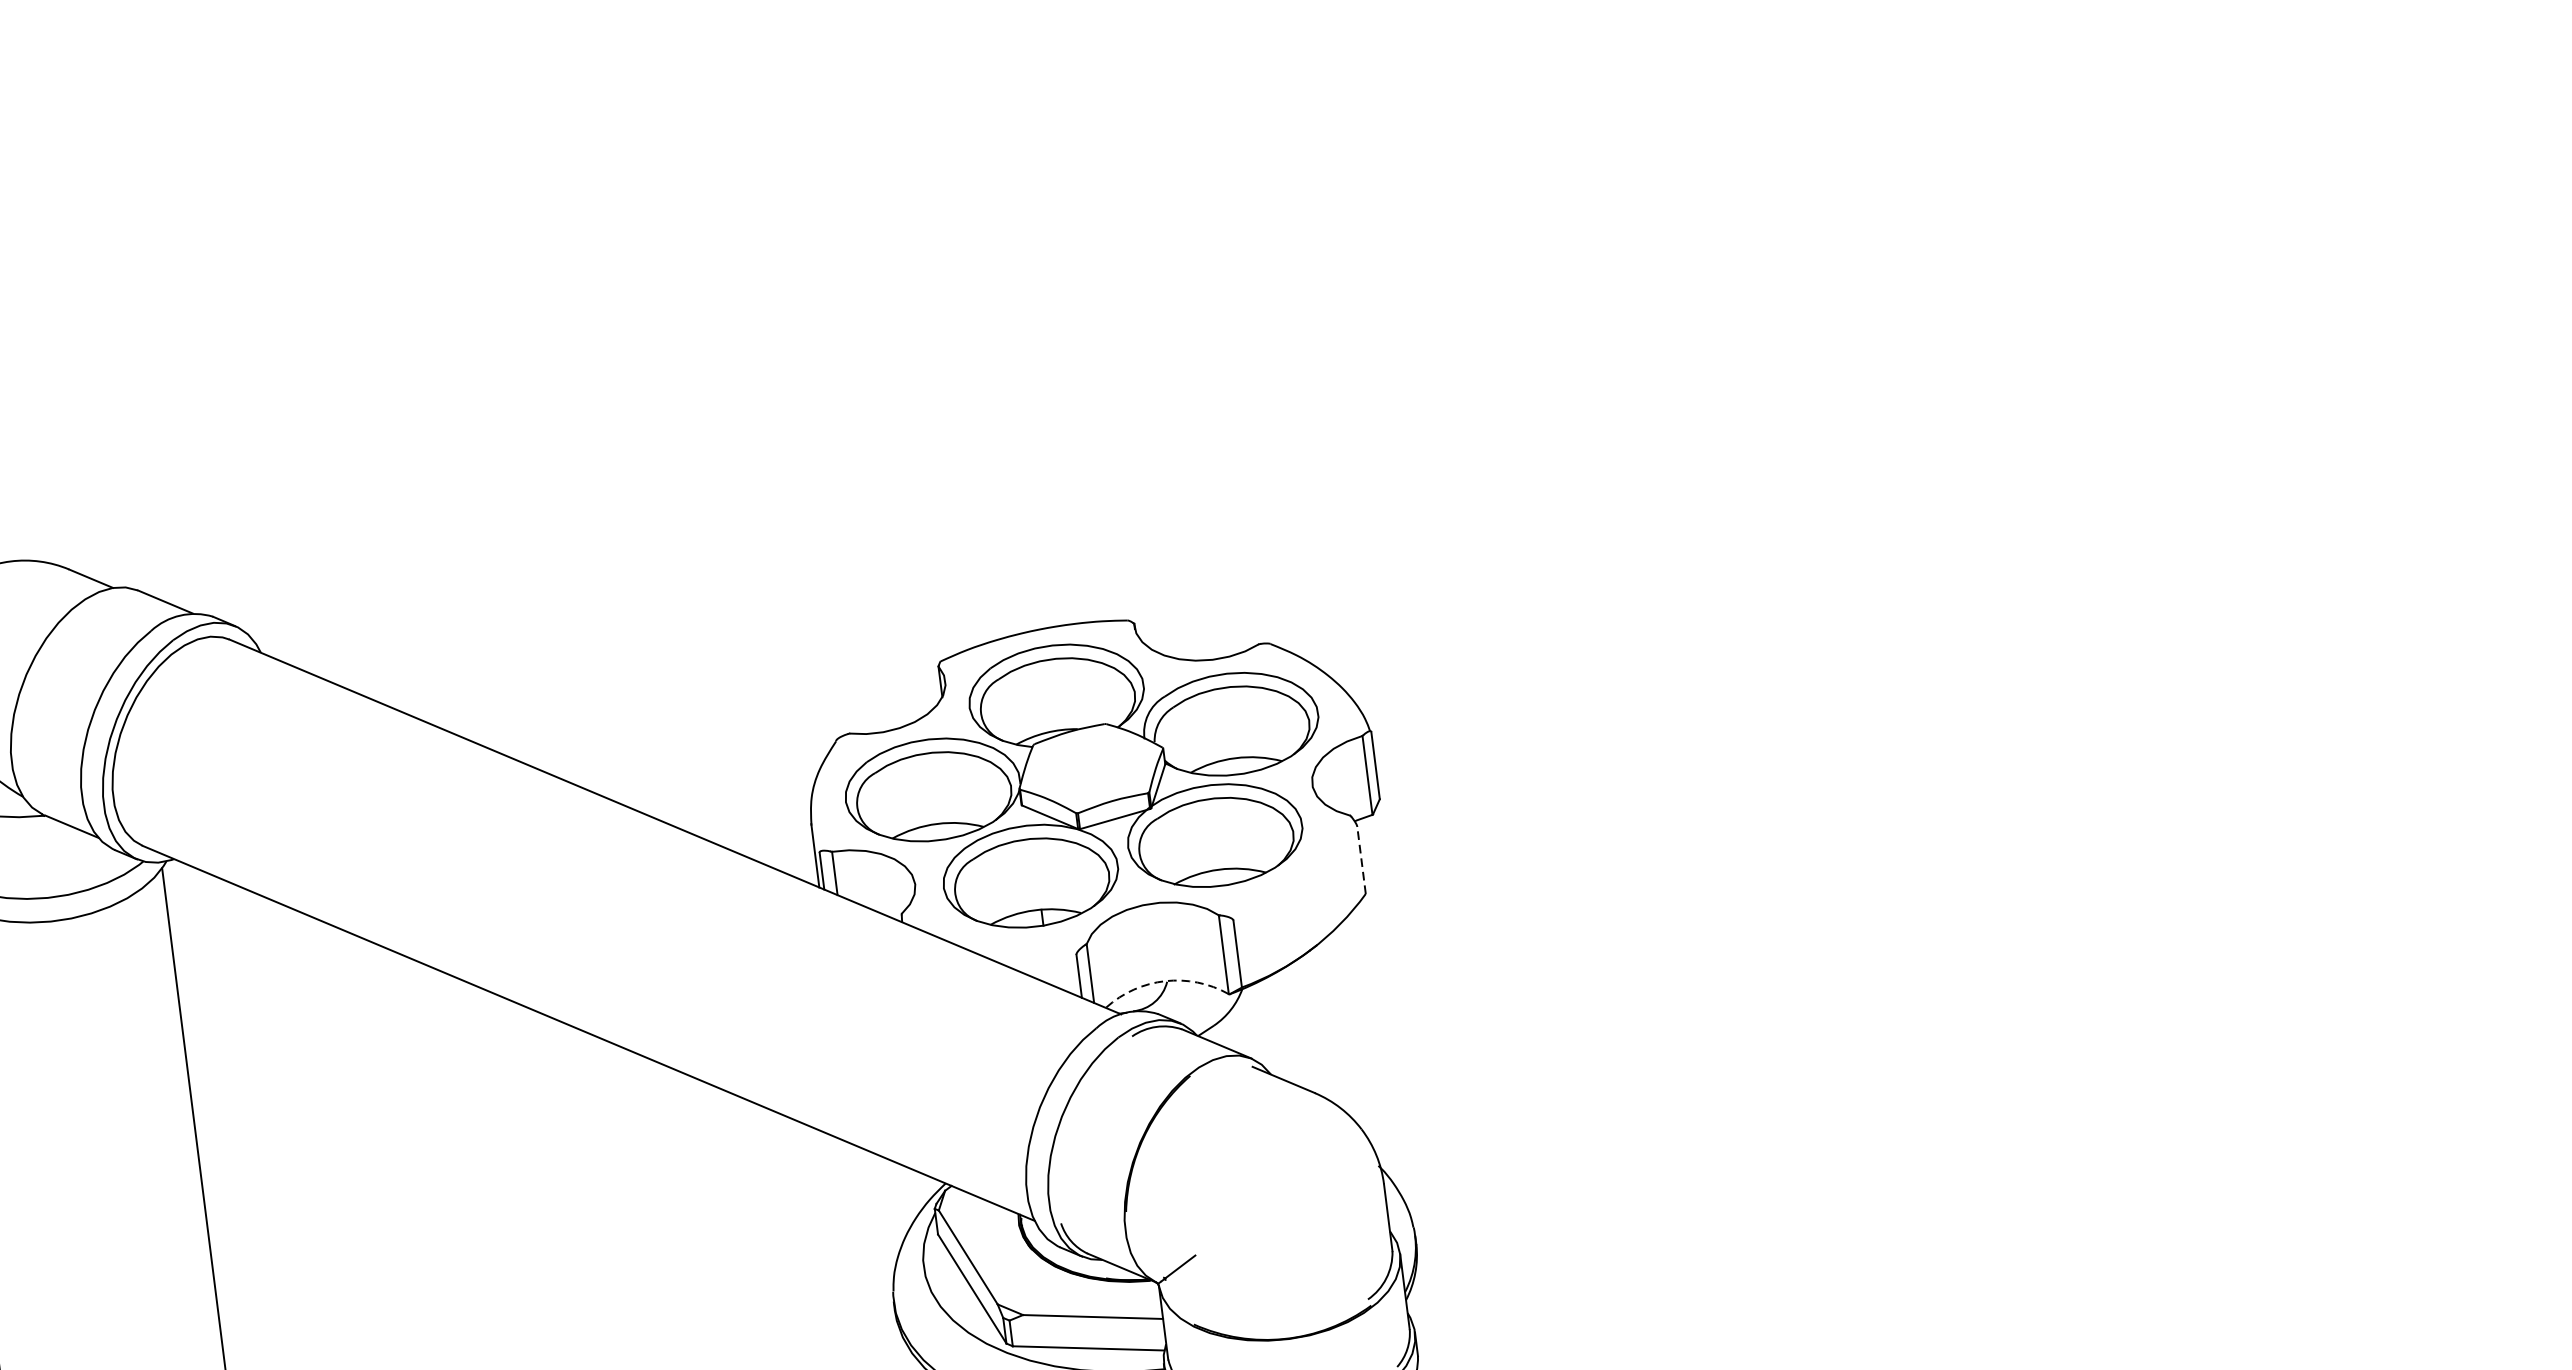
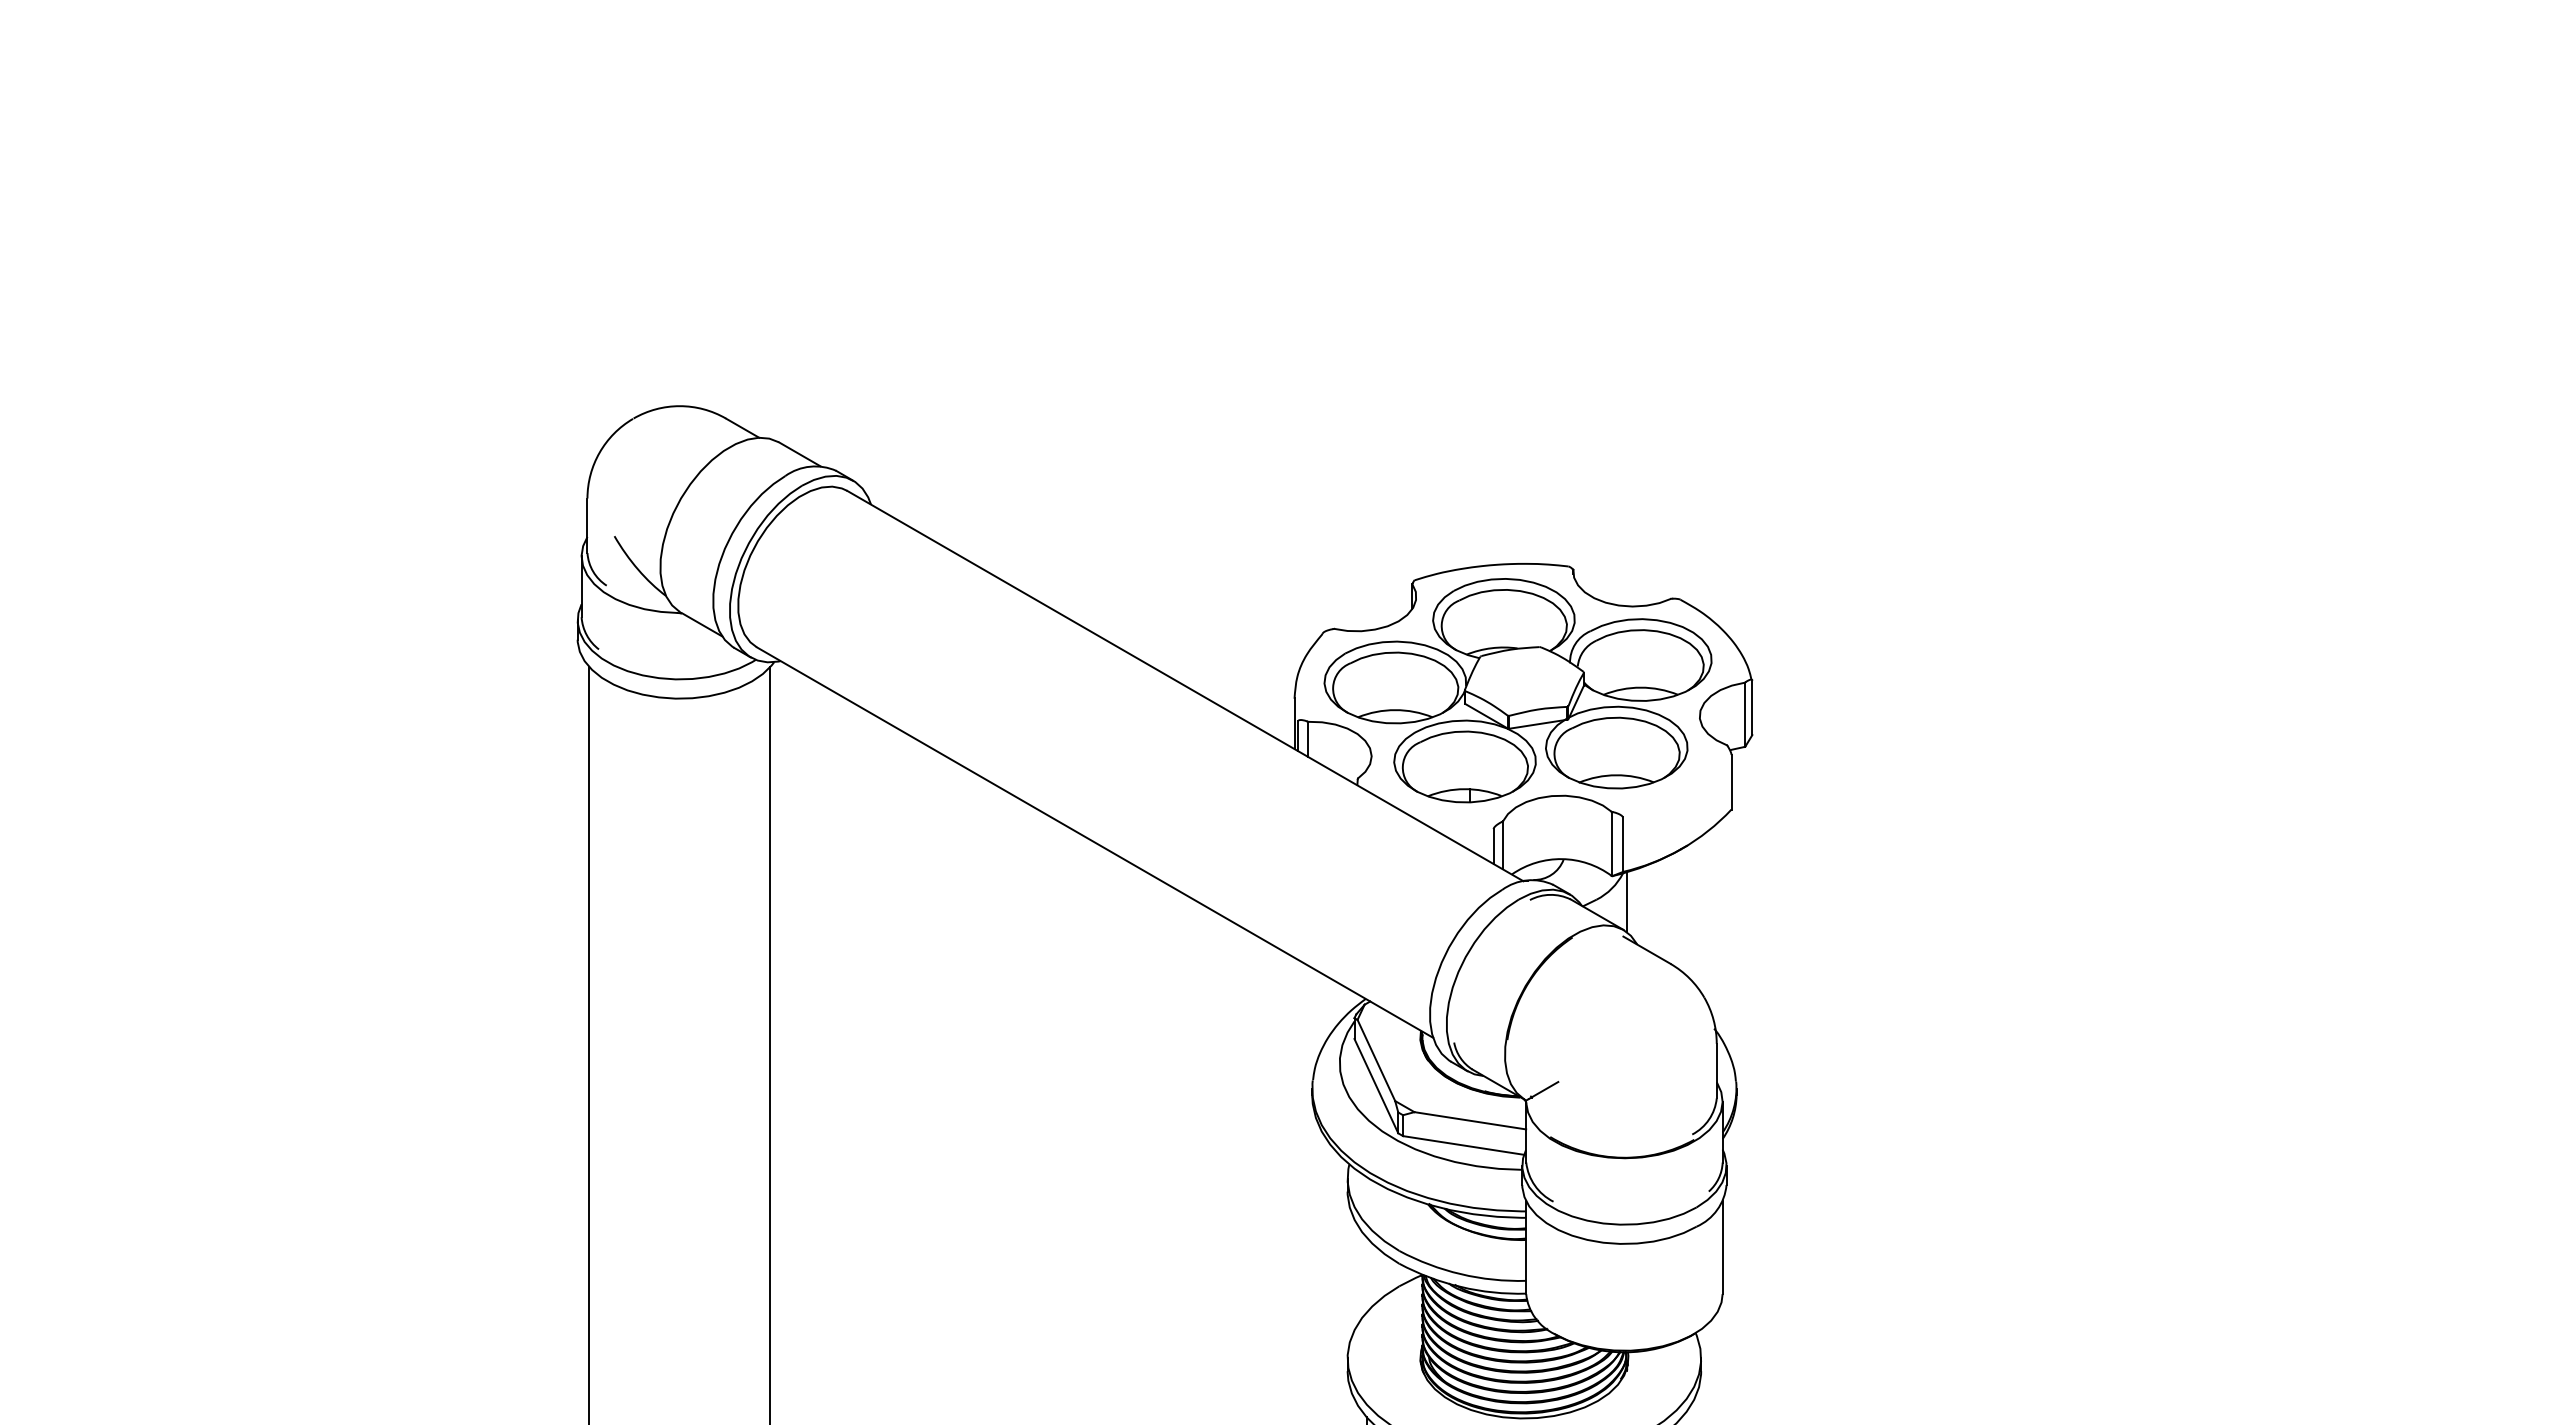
line: (1361, 859) -> (1731, 781), dashed -> solid
arc: (1165, 981) -> (1562, 859), dashed -> solid
line: (1250, 1023) -> (1626, 901), added

